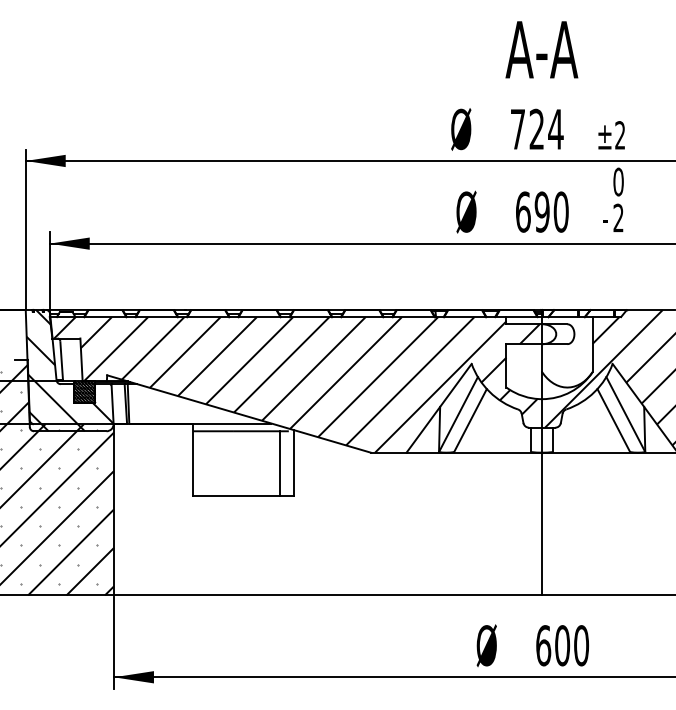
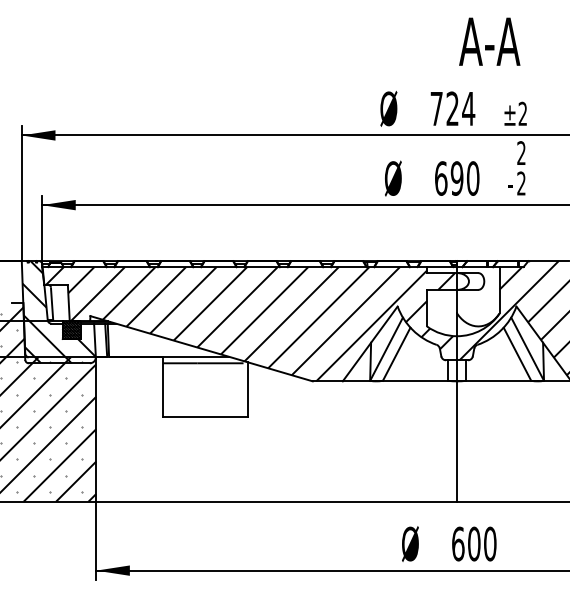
text: (541, 49) -> (489, 41), moved
text: (618, 181) -> (521, 152), 0 -> 2
line: (279, 463) -> (235, 390), removed

